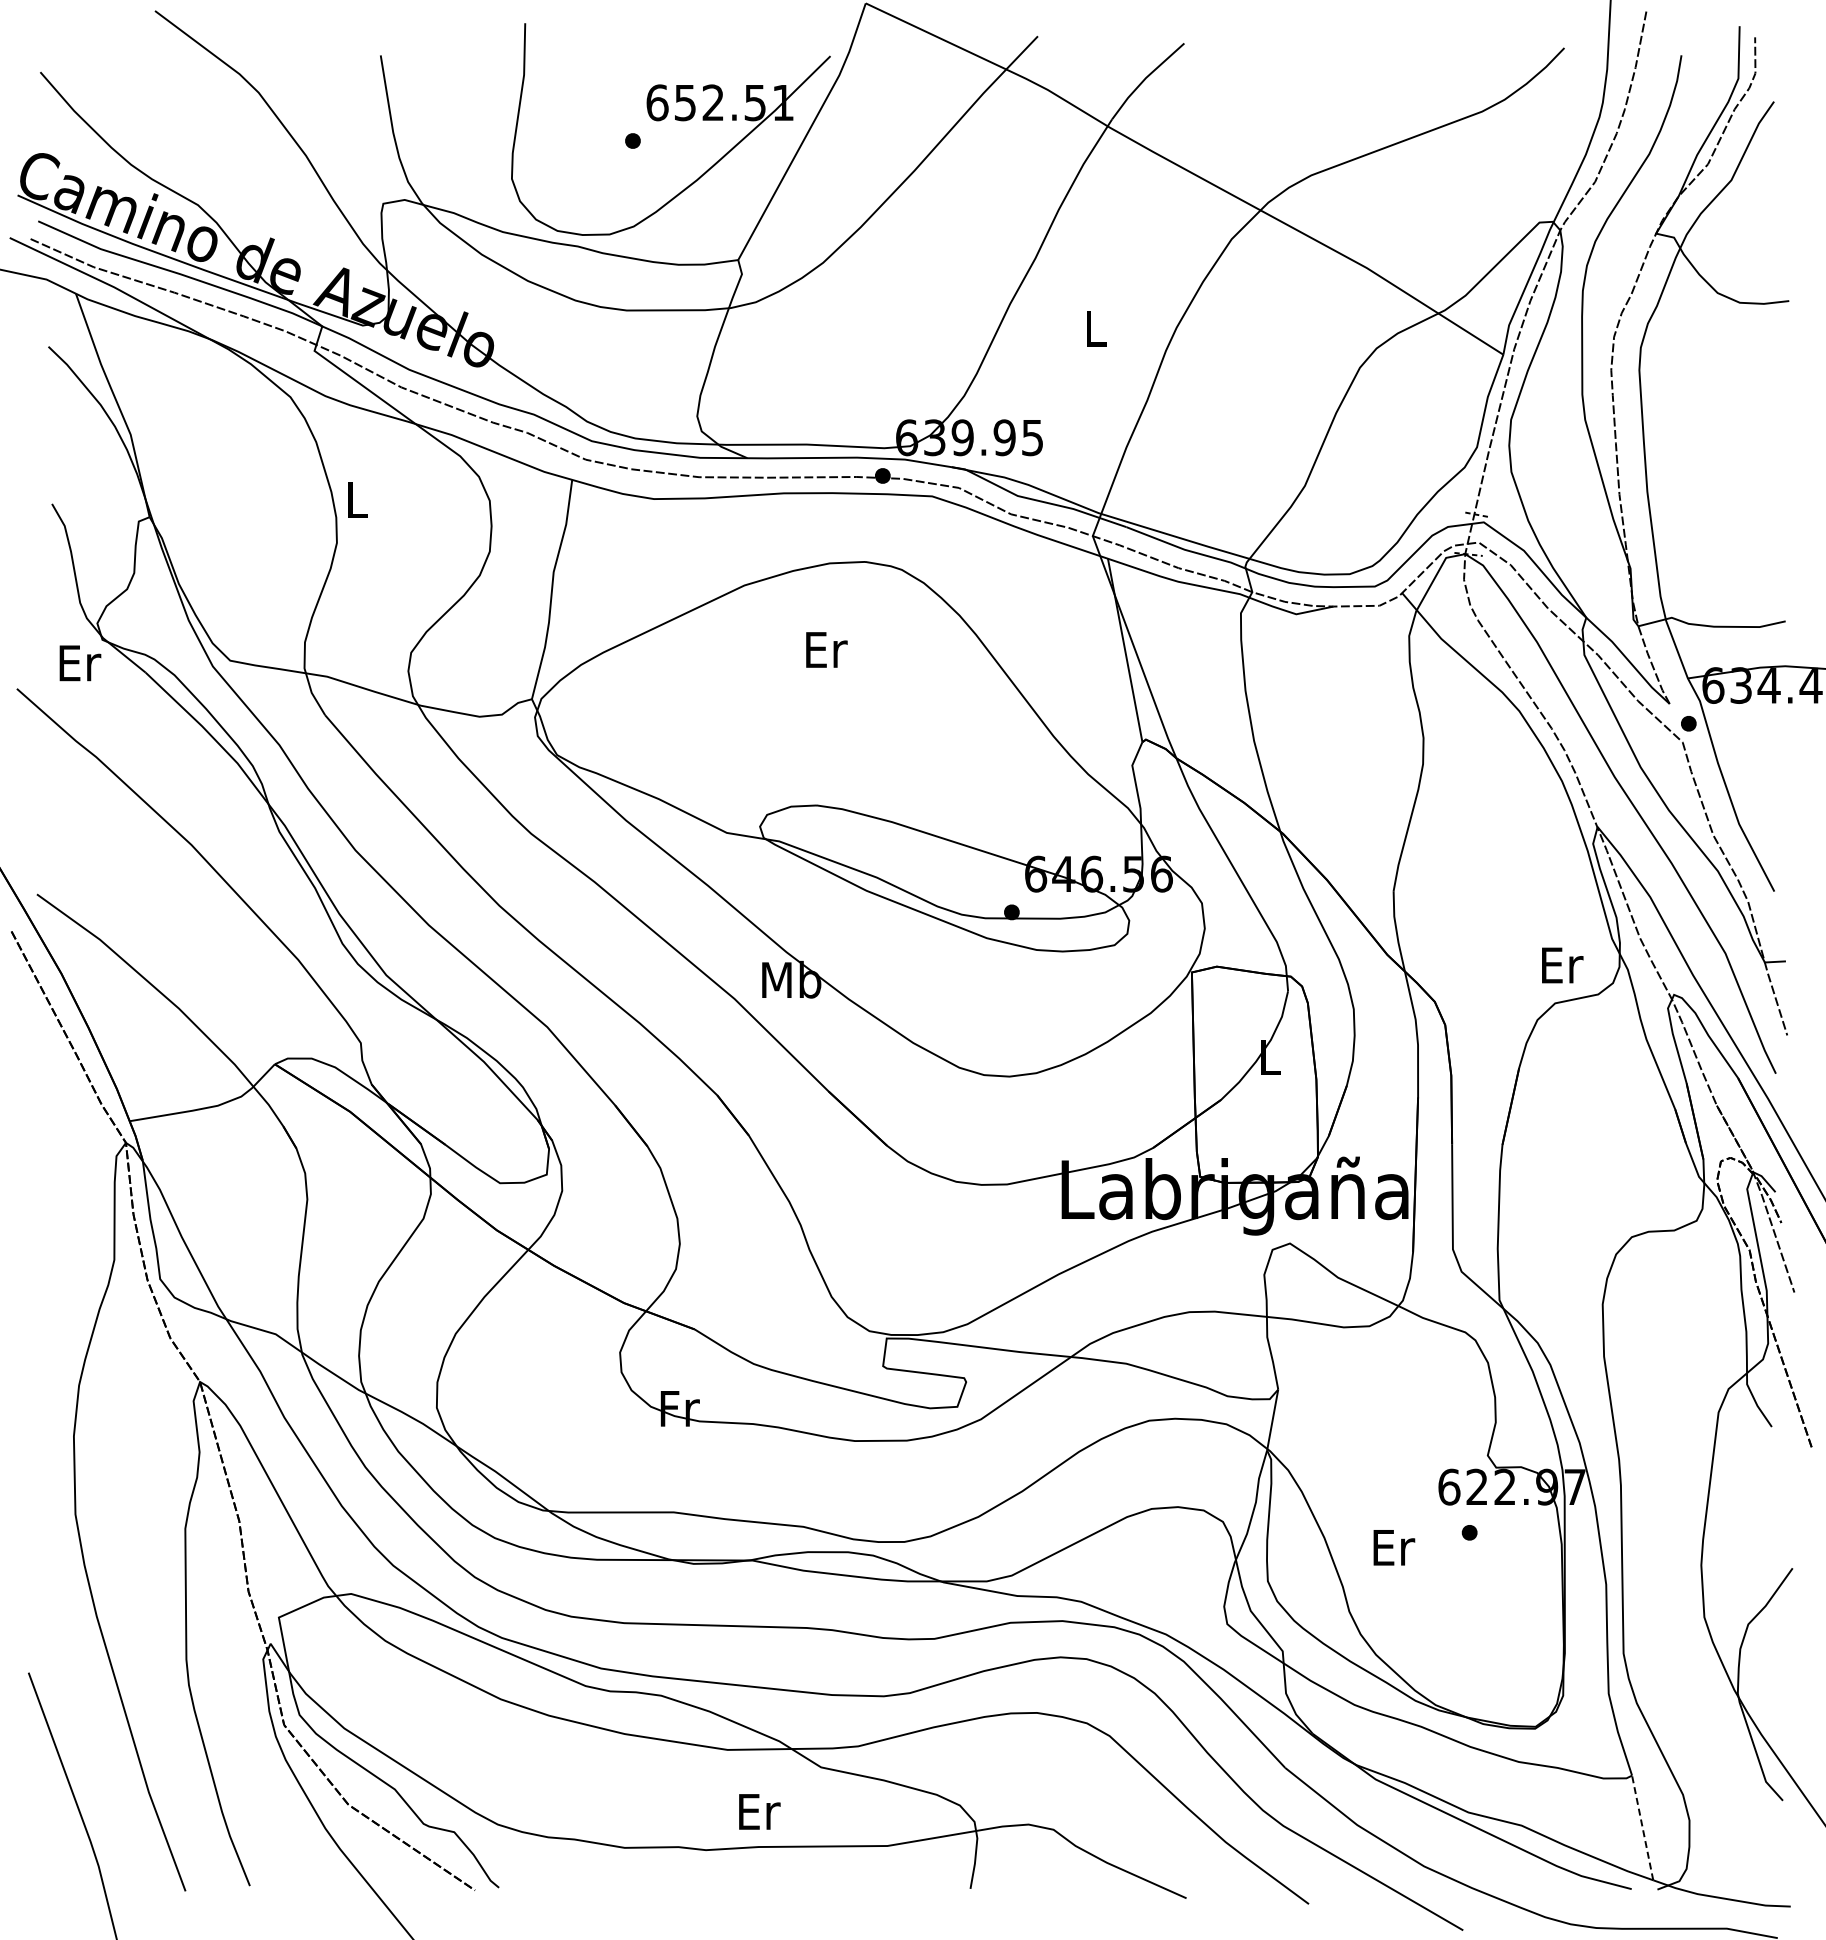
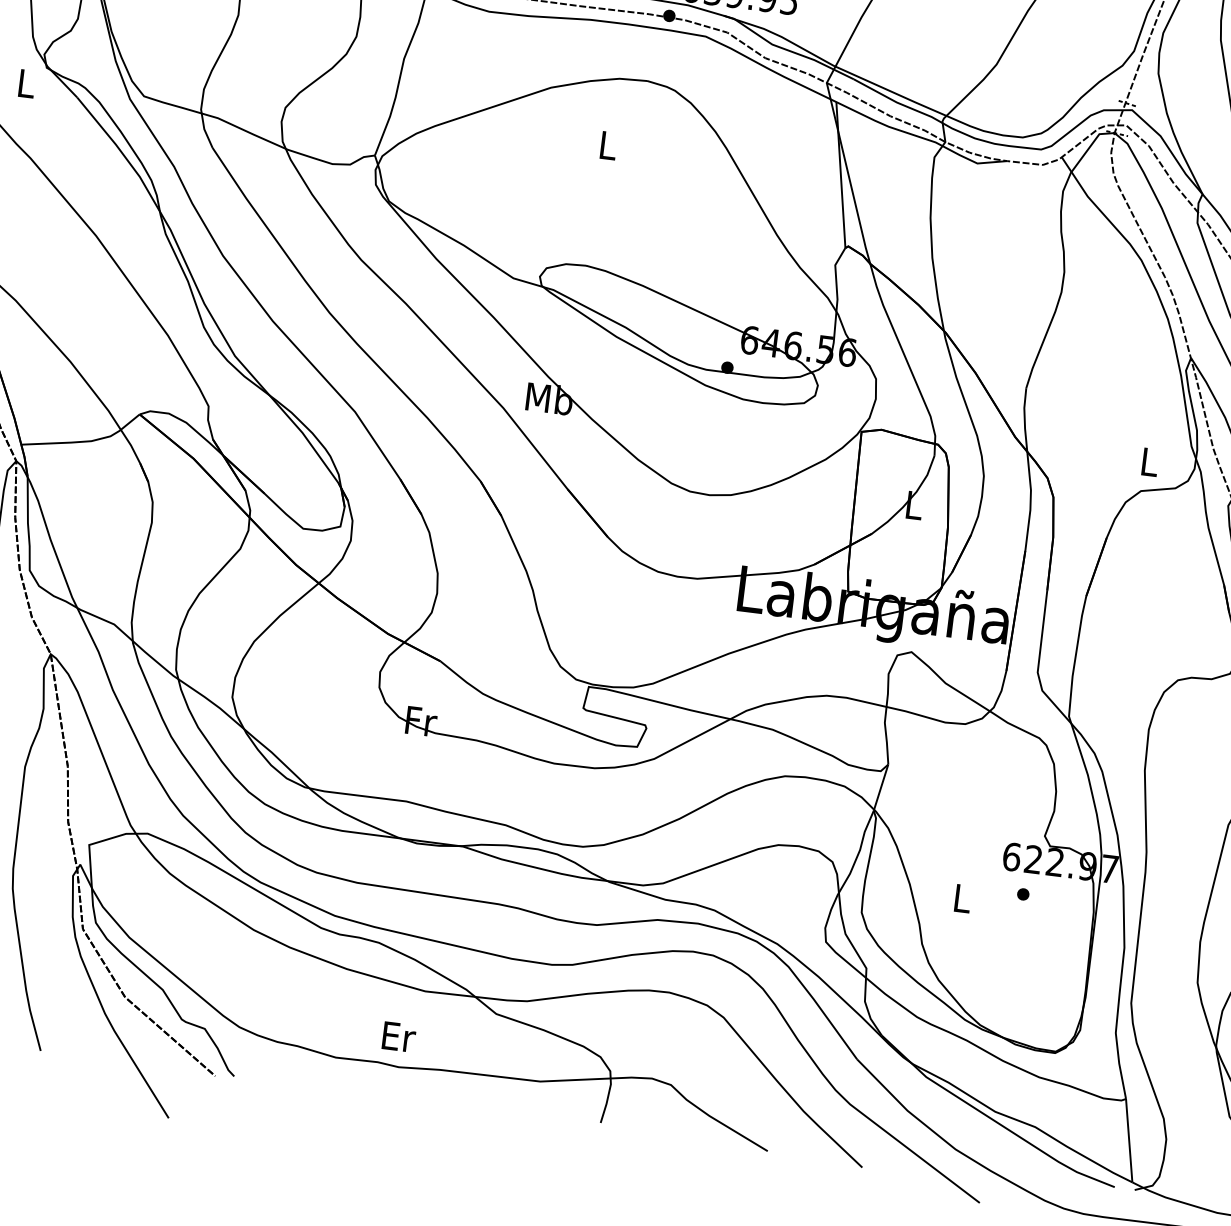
text: (826, 649) -> (608, 145), Er -> L
text: (80, 663) -> (27, 84), Er -> L
text: (1562, 965) -> (1150, 462), Er -> L
text: (1394, 1547) -> (963, 898), Er -> L
text: (759, 1811) -> (399, 1036), moved
line: (1642, 1827) -> (1129, 1140), dashed -> solid

